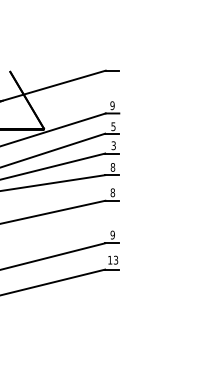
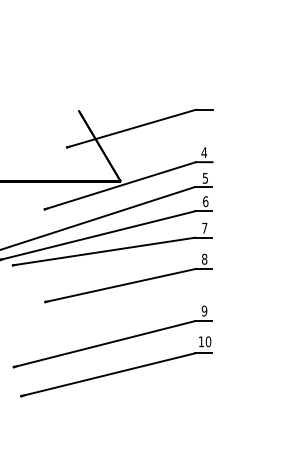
text: (112, 105) -> (204, 152), 9 -> 4
text: (113, 145) -> (205, 201), 3 -> 6
text: (112, 166) -> (204, 227), 8 -> 7
text: (116, 259) -> (208, 341), 13 -> 10

